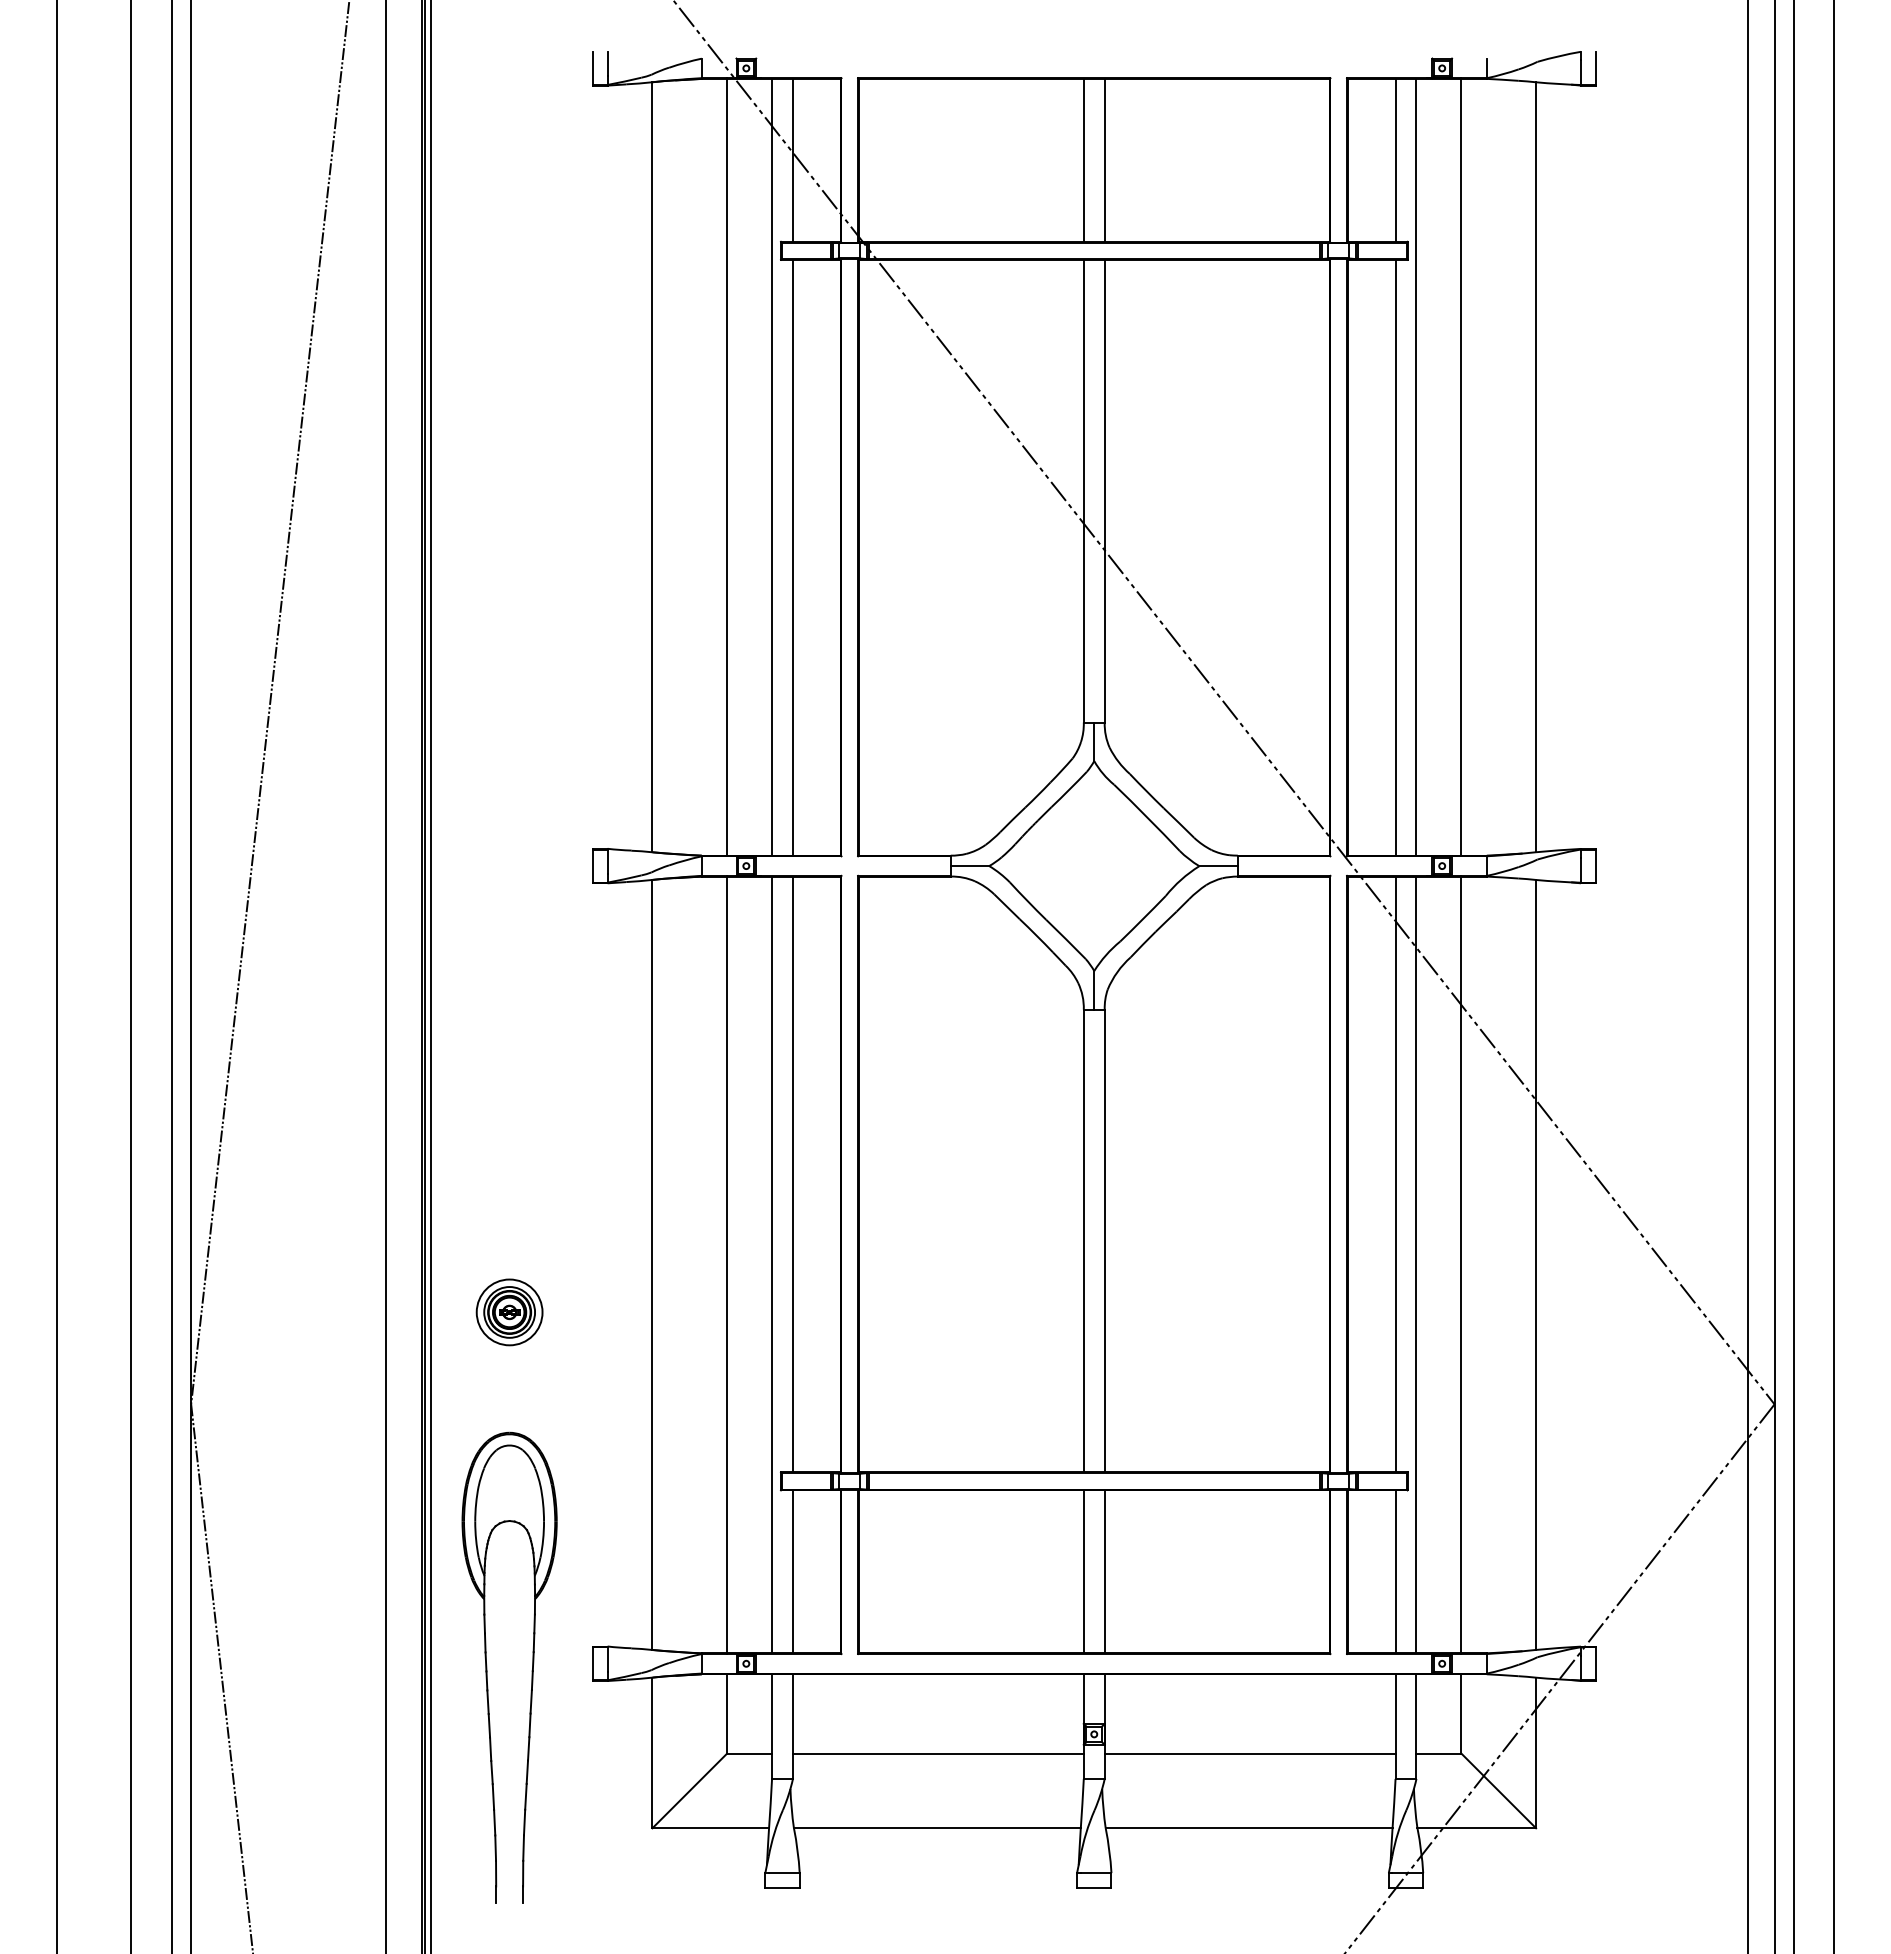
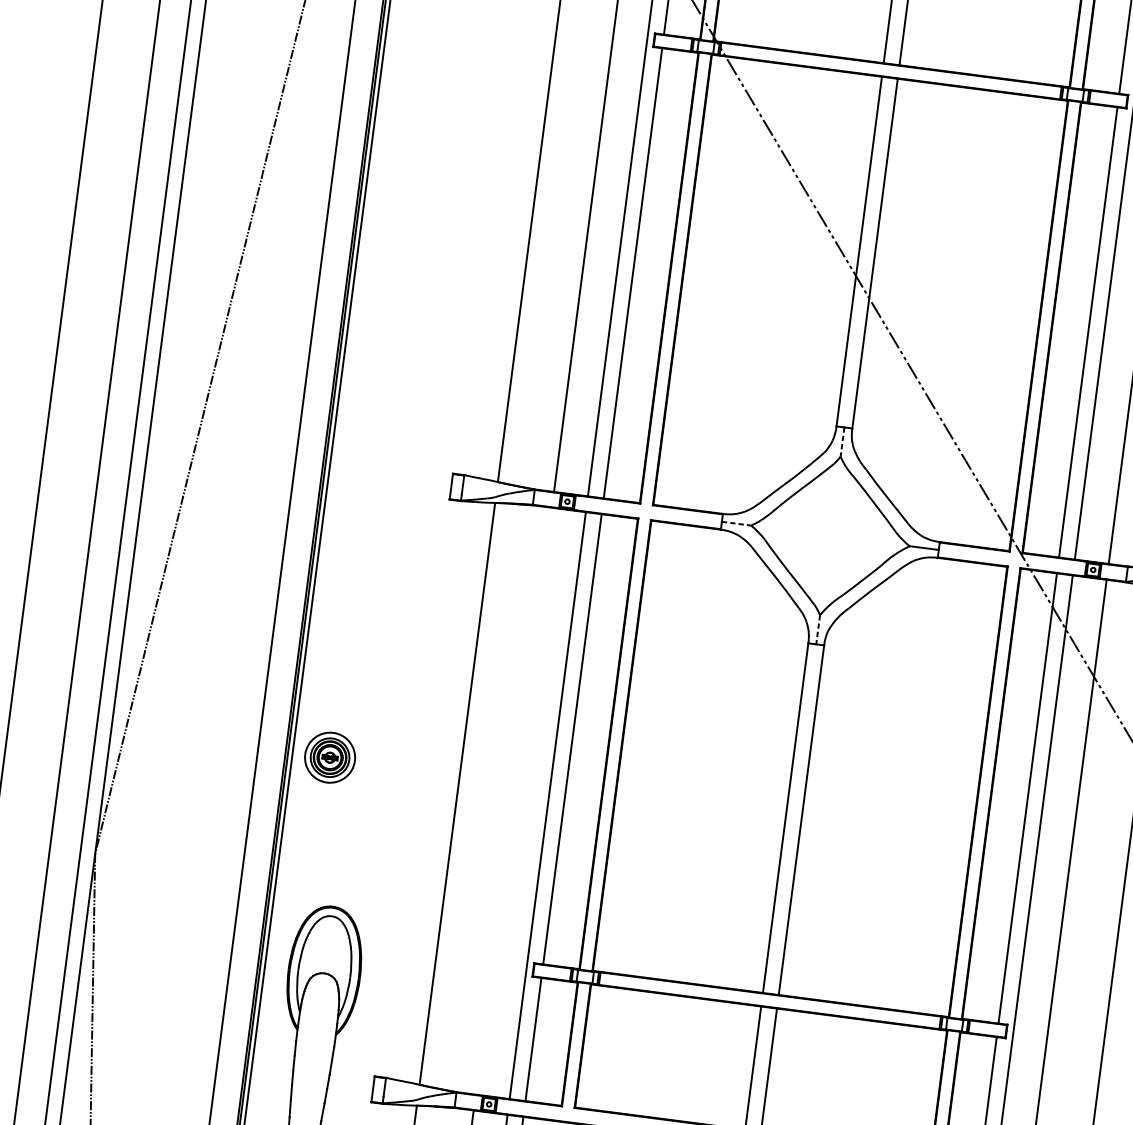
line: (1094, 742) -> (842, 442), solid -> dashed
line: (970, 866) -> (736, 524), solid -> dashed
line: (1094, 990) -> (818, 629), solid -> dashed
line: (727, 1264) -> (514, 800), removed
part: (509, 1312) -> (329, 757), moved

